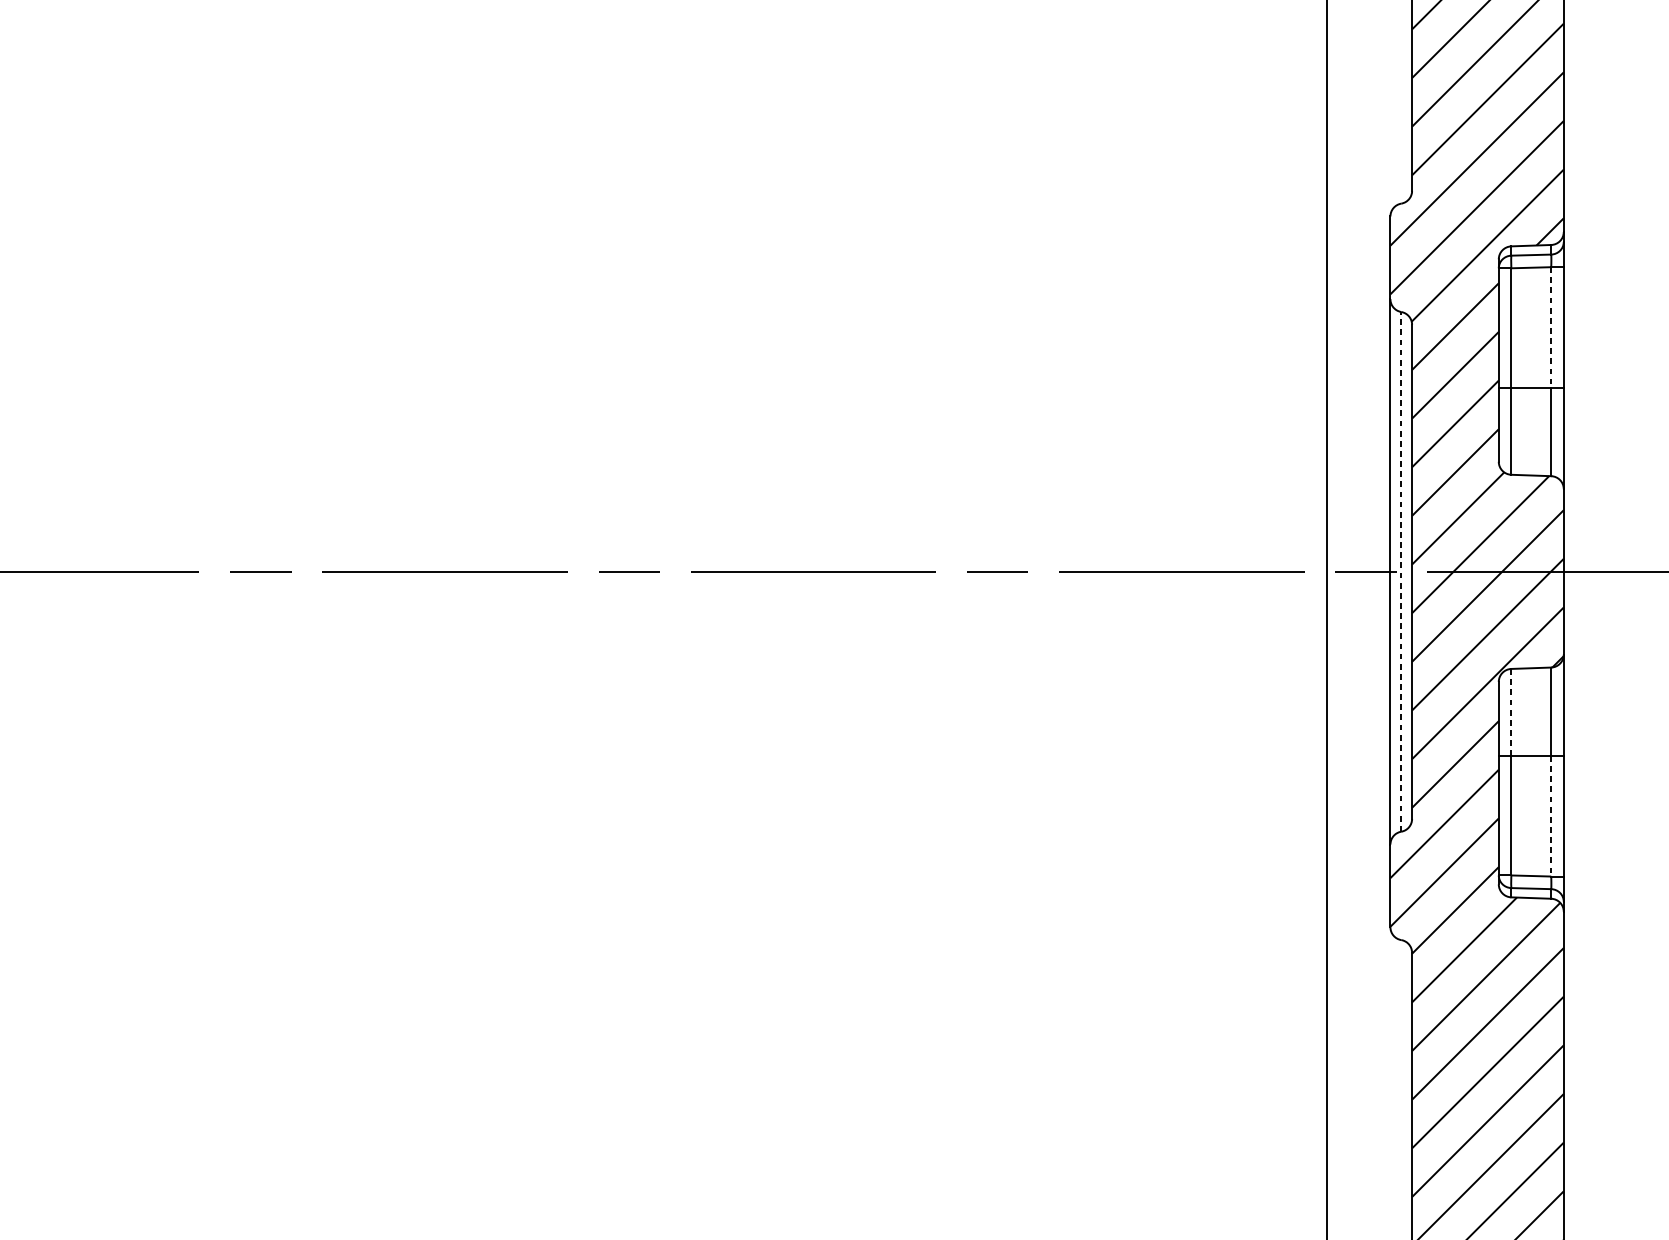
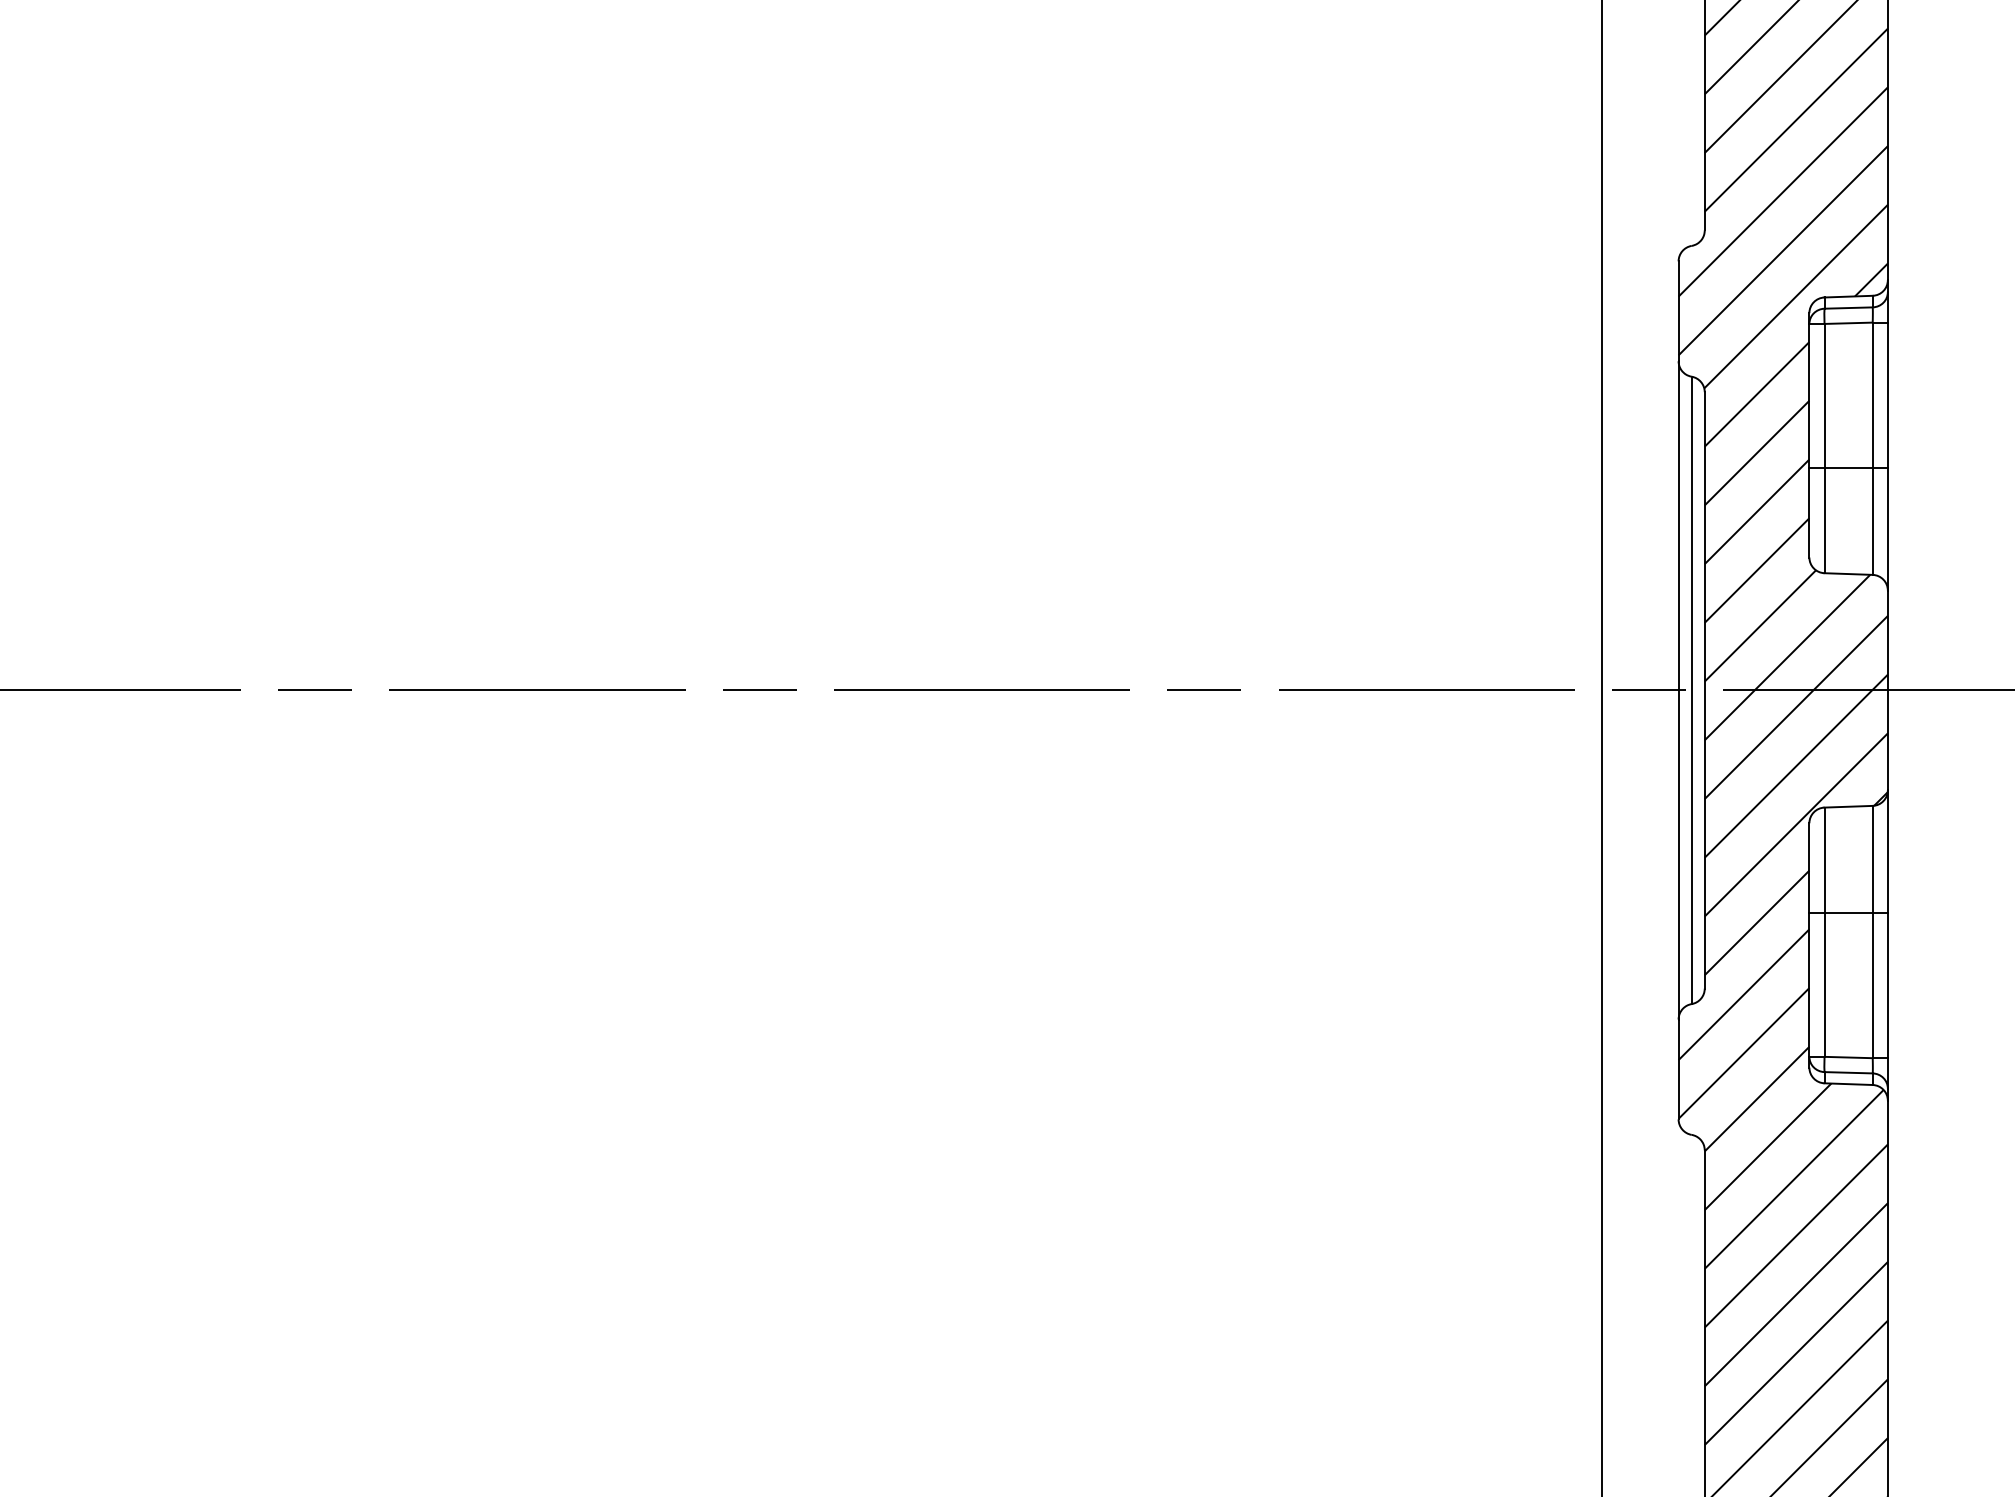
line: (1551, 327) -> (1872, 395), dashed -> solid
line: (1401, 571) -> (1691, 690), dashed -> solid
line: (1511, 712) -> (1824, 860), dashed -> solid
line: (1551, 816) -> (1872, 985), dashed -> solid

